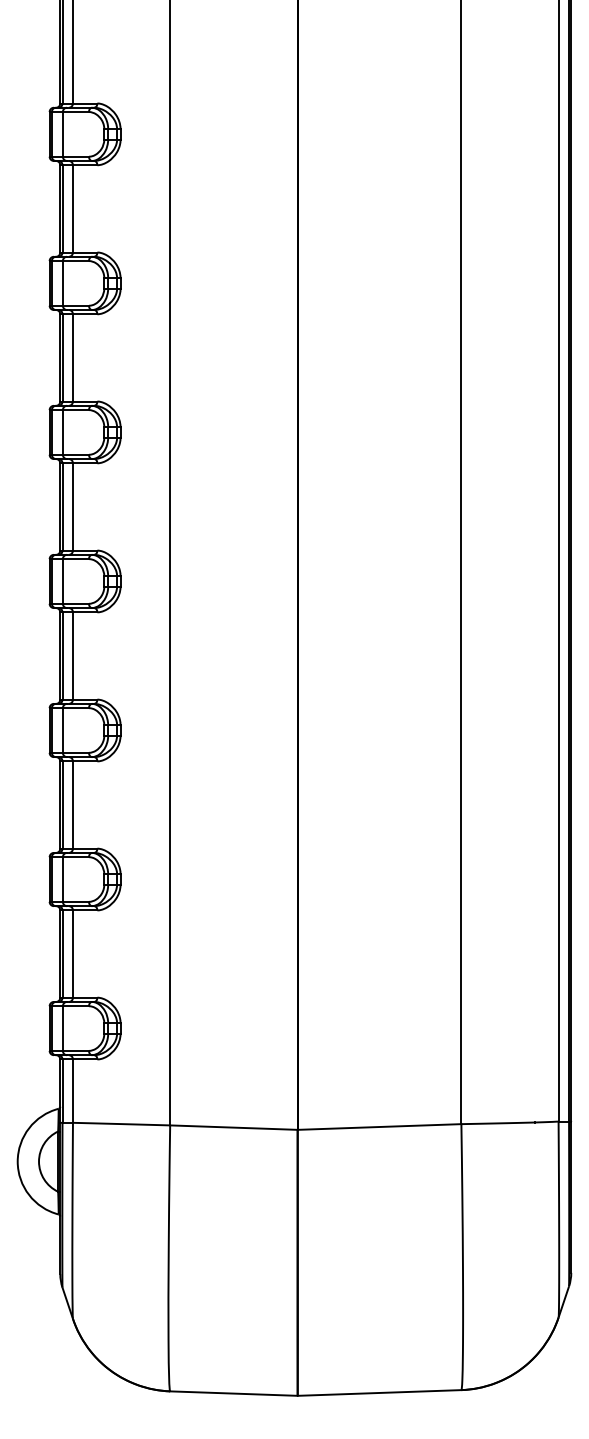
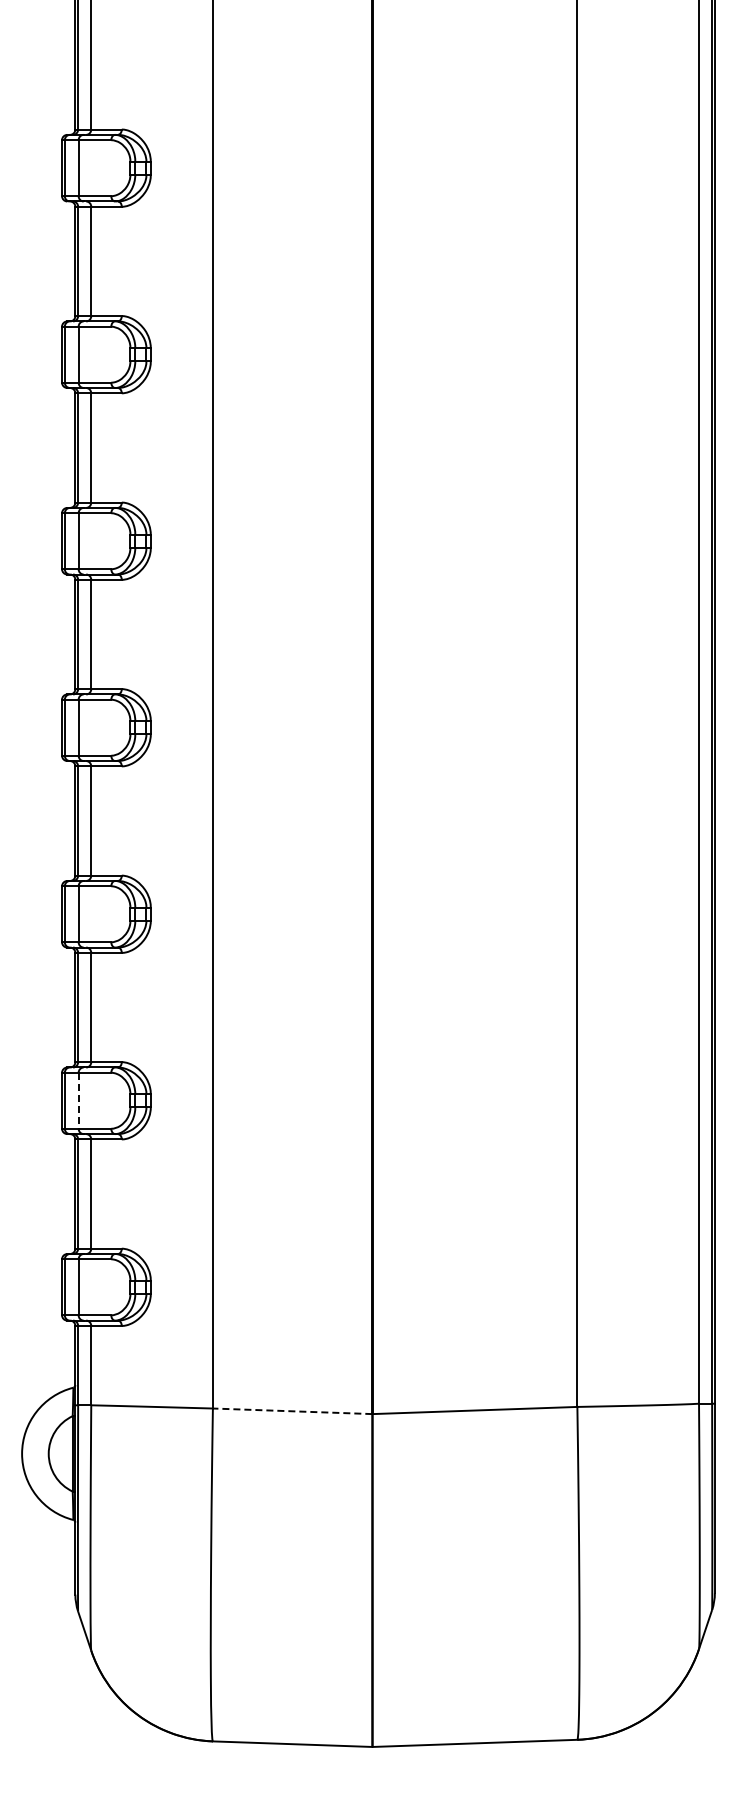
line: (62, 879) -> (78, 1100), solid -> dashed
line: (233, 1127) -> (292, 1411), solid -> dashed

